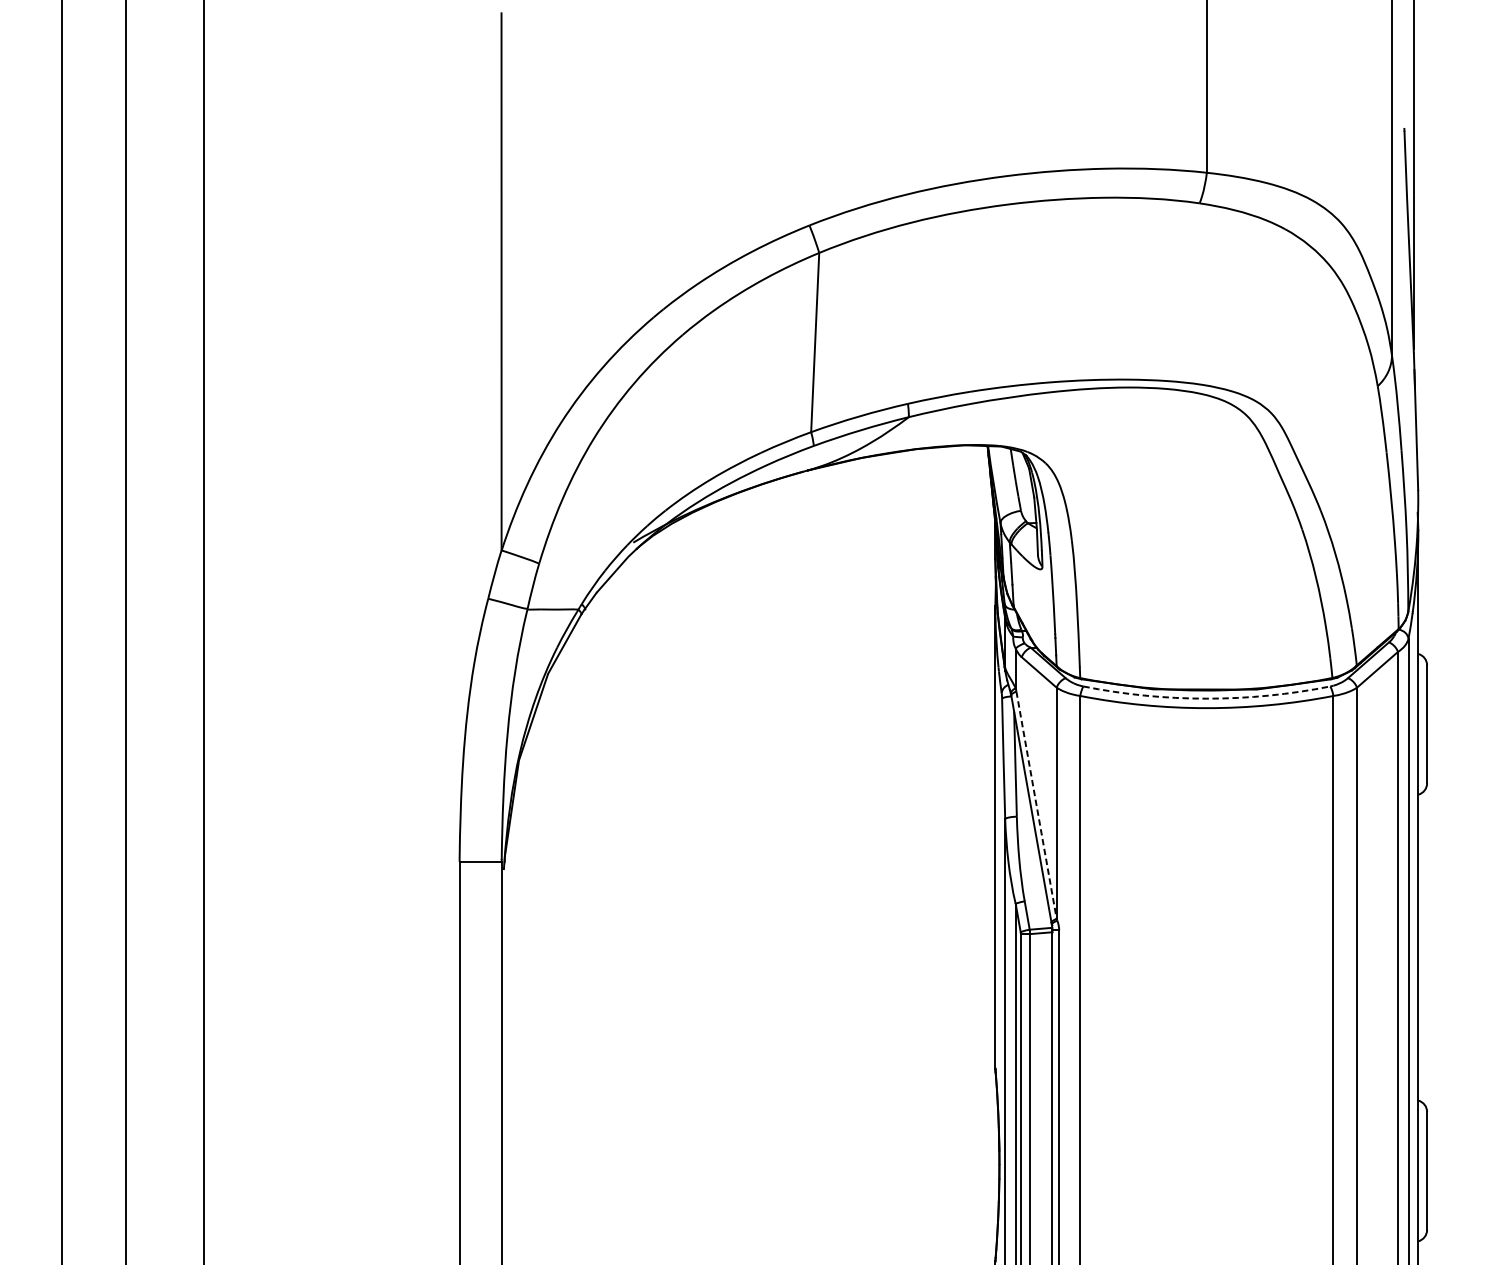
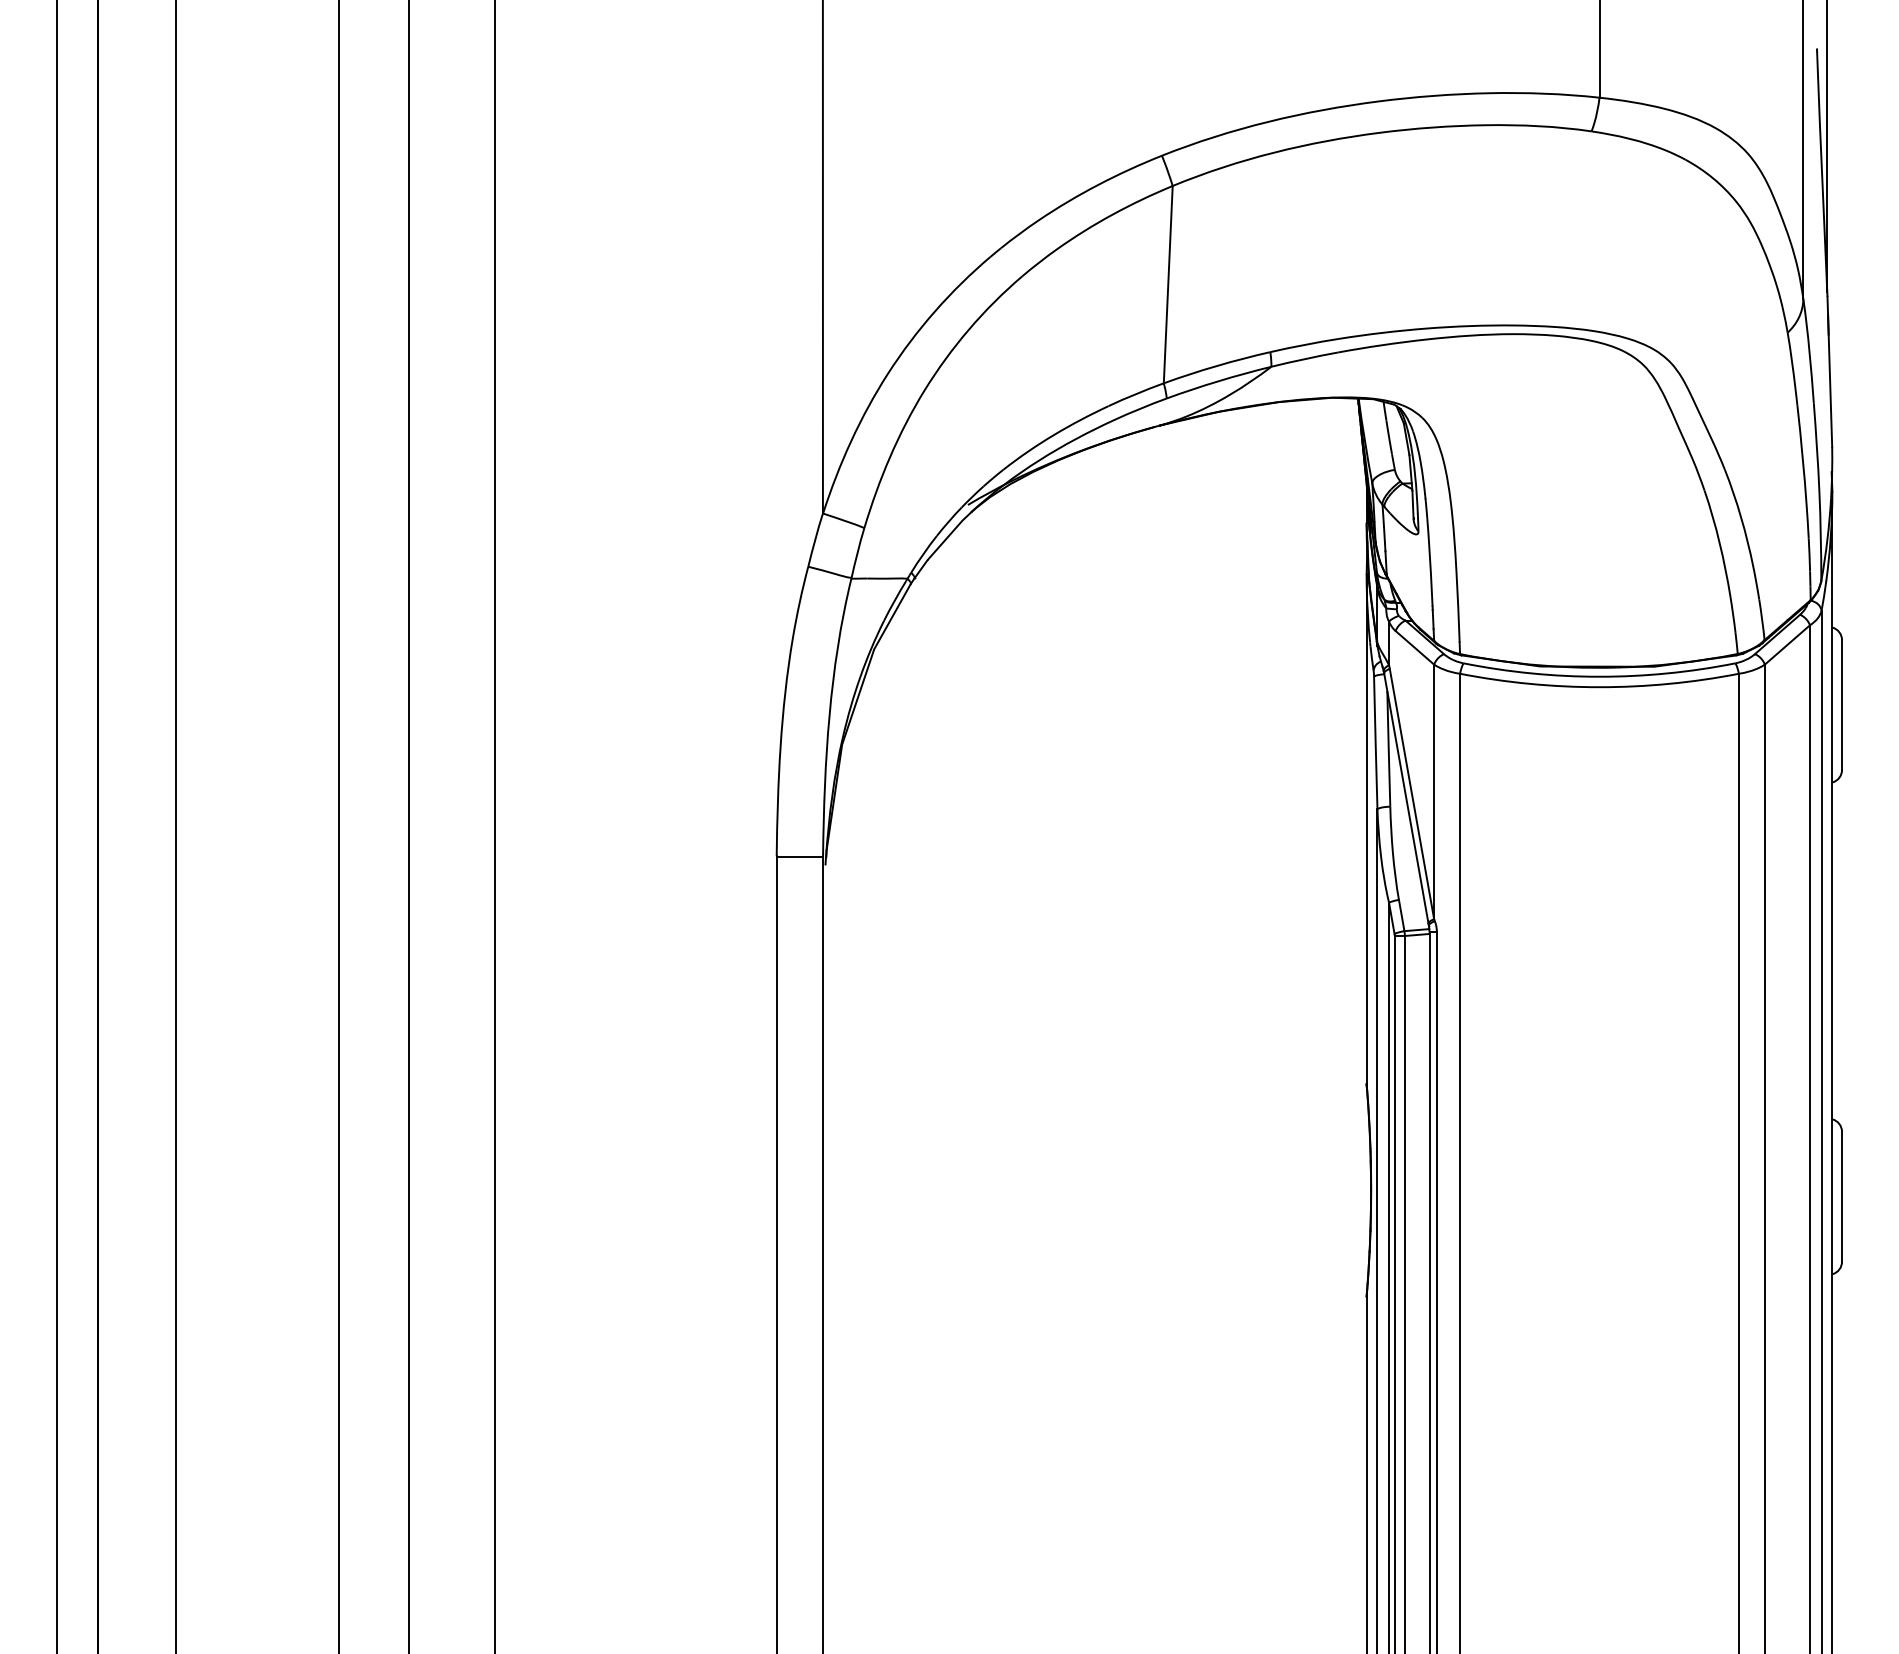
arc: (1206, 698) -> (1599, 676), dashed -> solid
line: (1037, 805) -> (1412, 794), dashed -> solid

